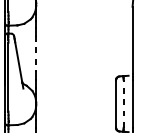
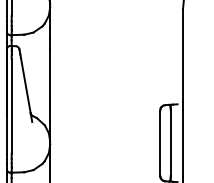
line: (36, 54) -> (50, 74), dashed -> solid
line: (123, 104) -> (170, 143), dashed -> solid

